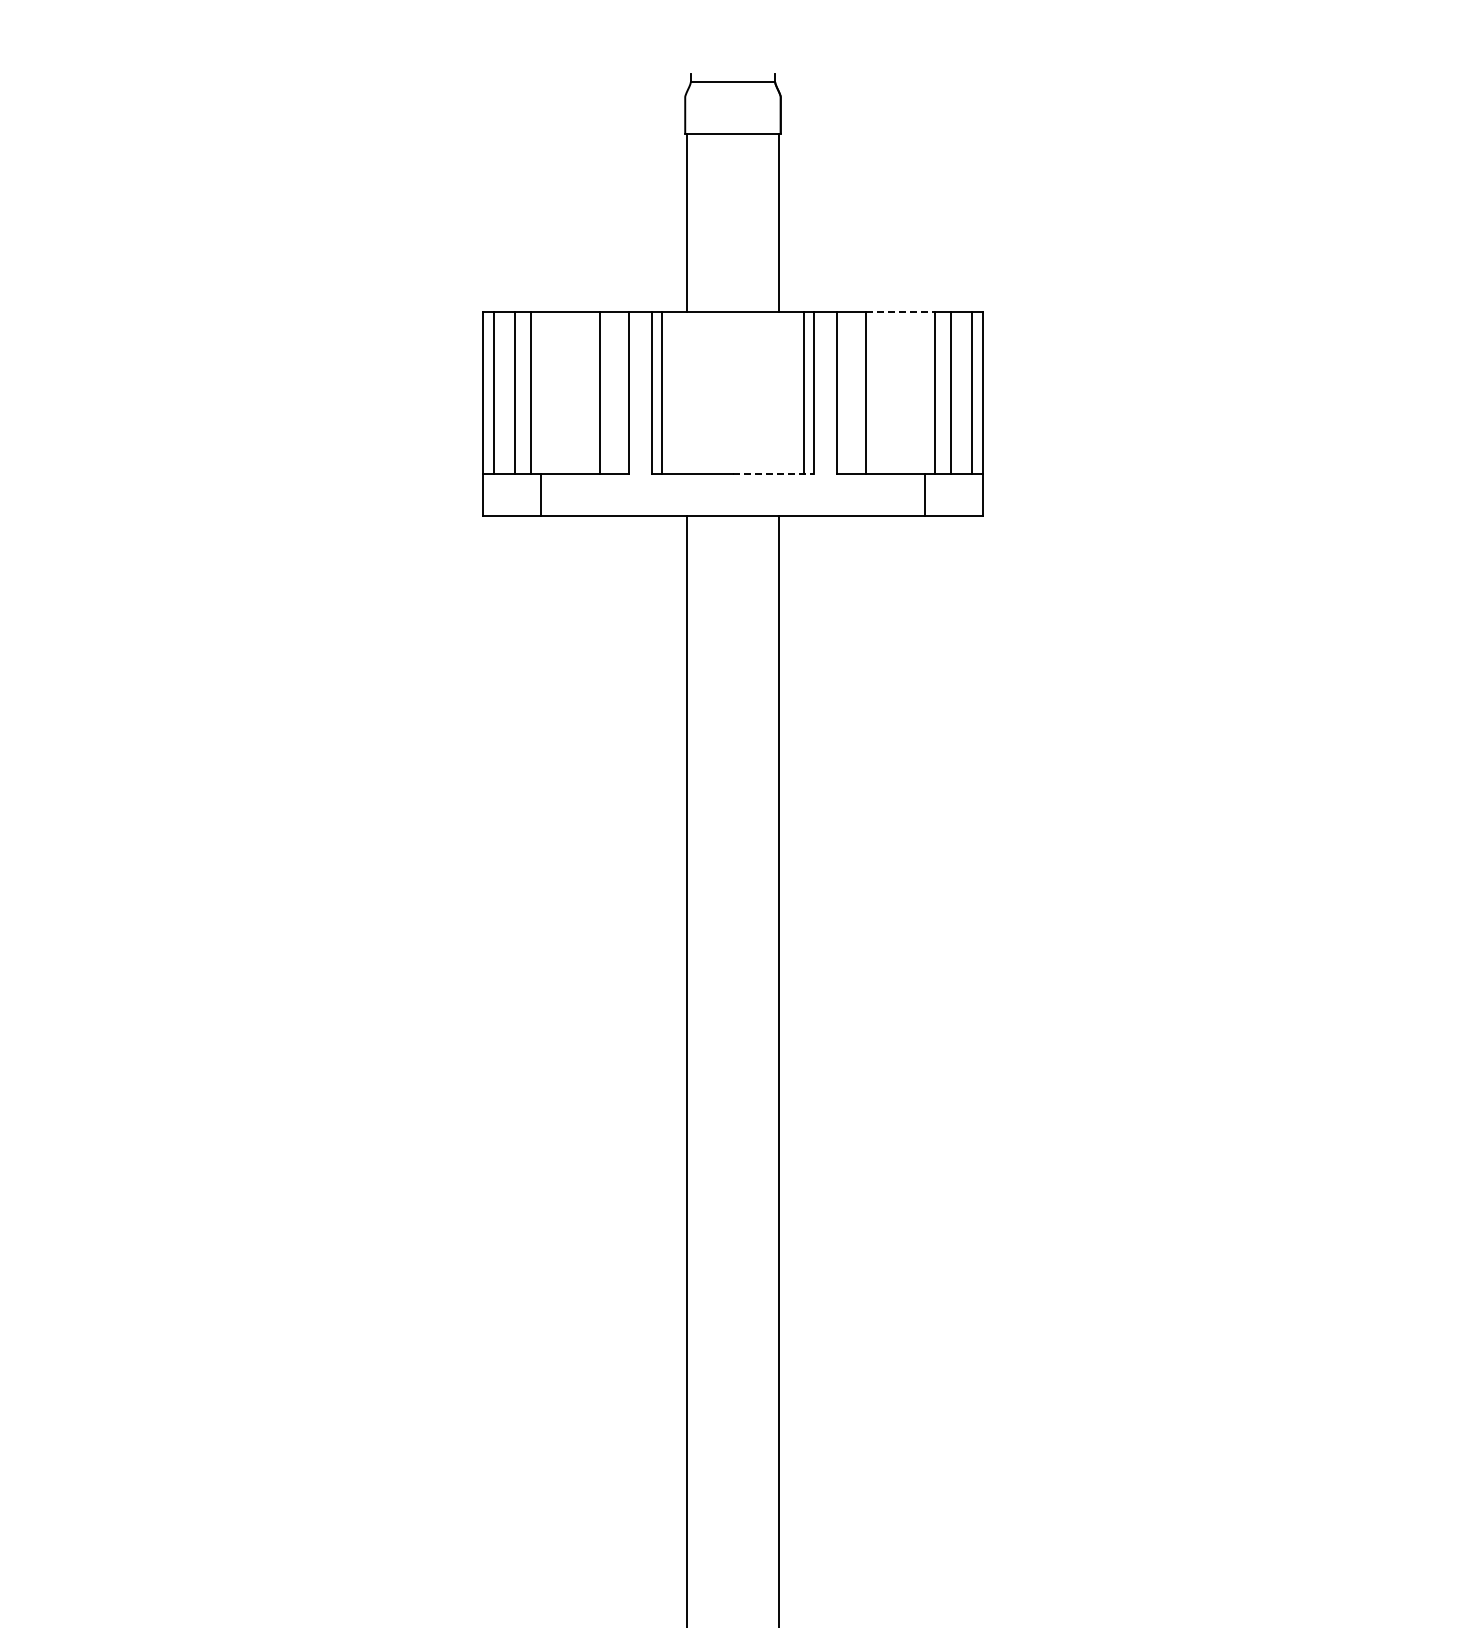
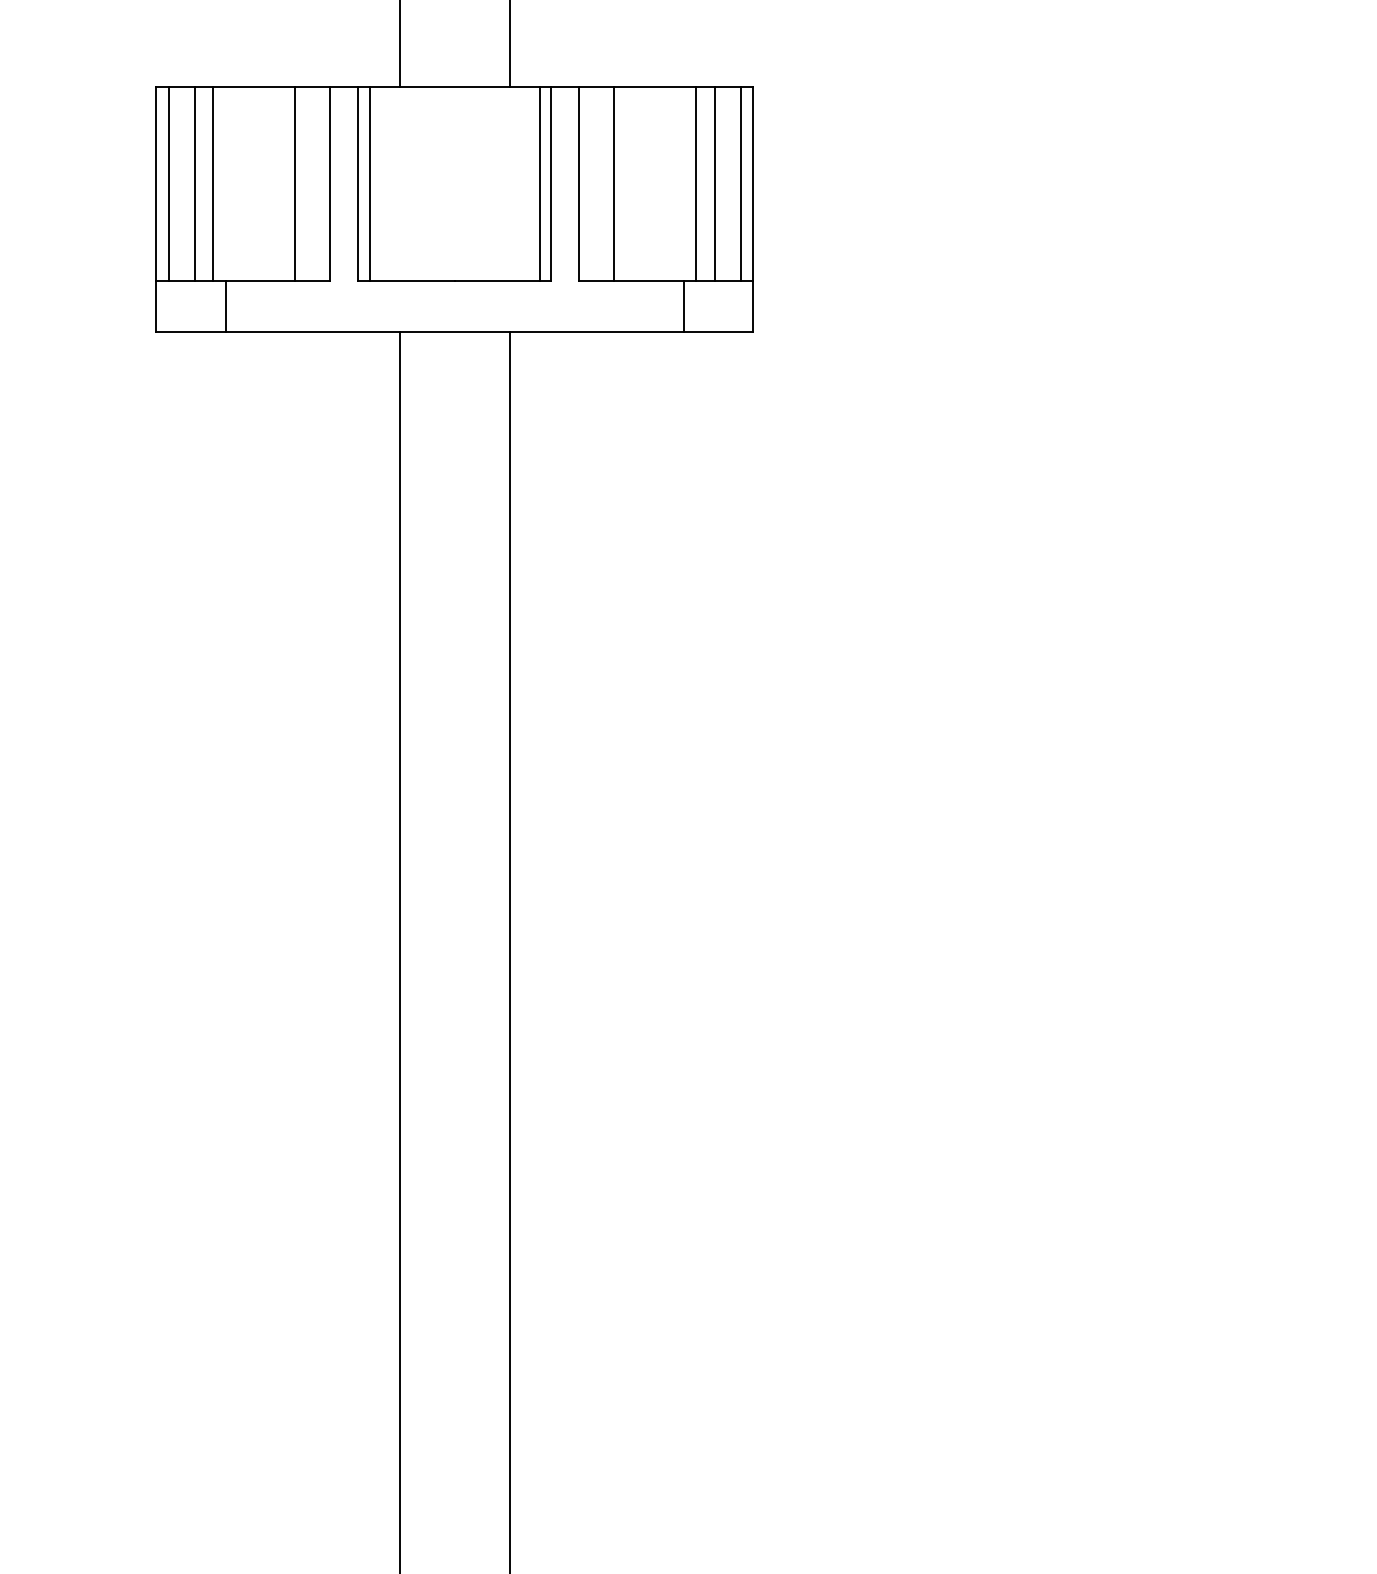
line: (901, 311) -> (655, 86), dashed -> solid
line: (773, 473) -> (503, 280), dashed -> solid

